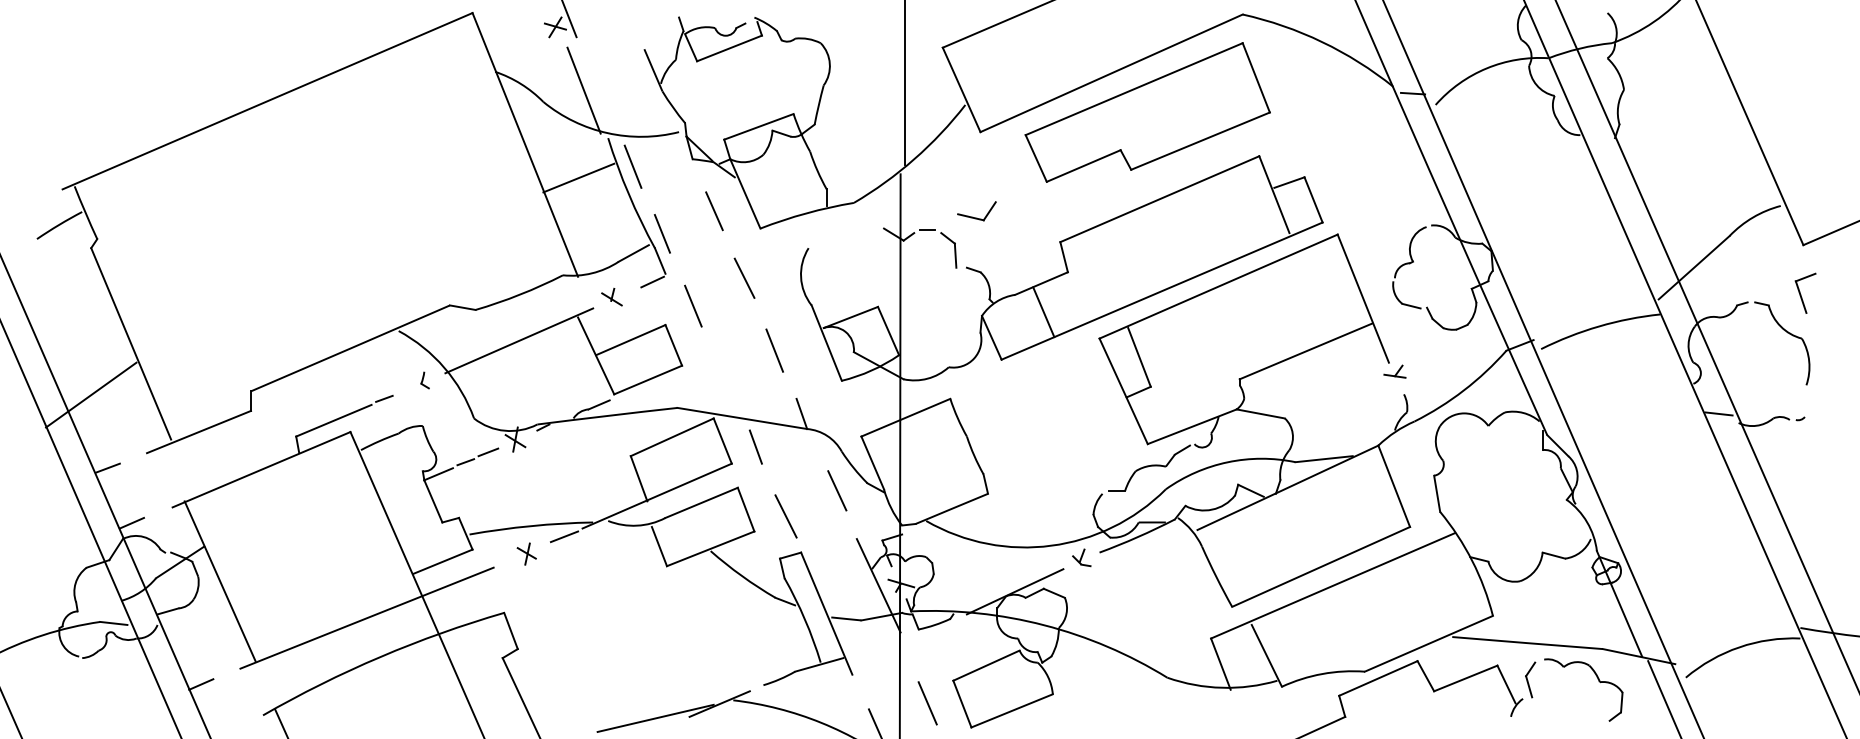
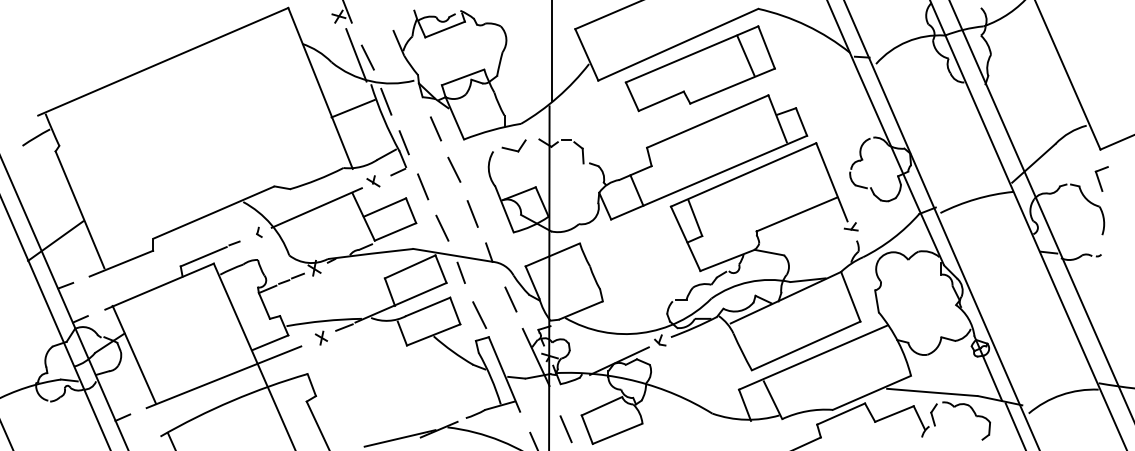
line: (1221, 90) -> (745, 55), added
line: (602, 94) -> (367, 57), added
part: (975, 210) -> (513, 145), moved
line: (725, 372) -> (442, 227), added

